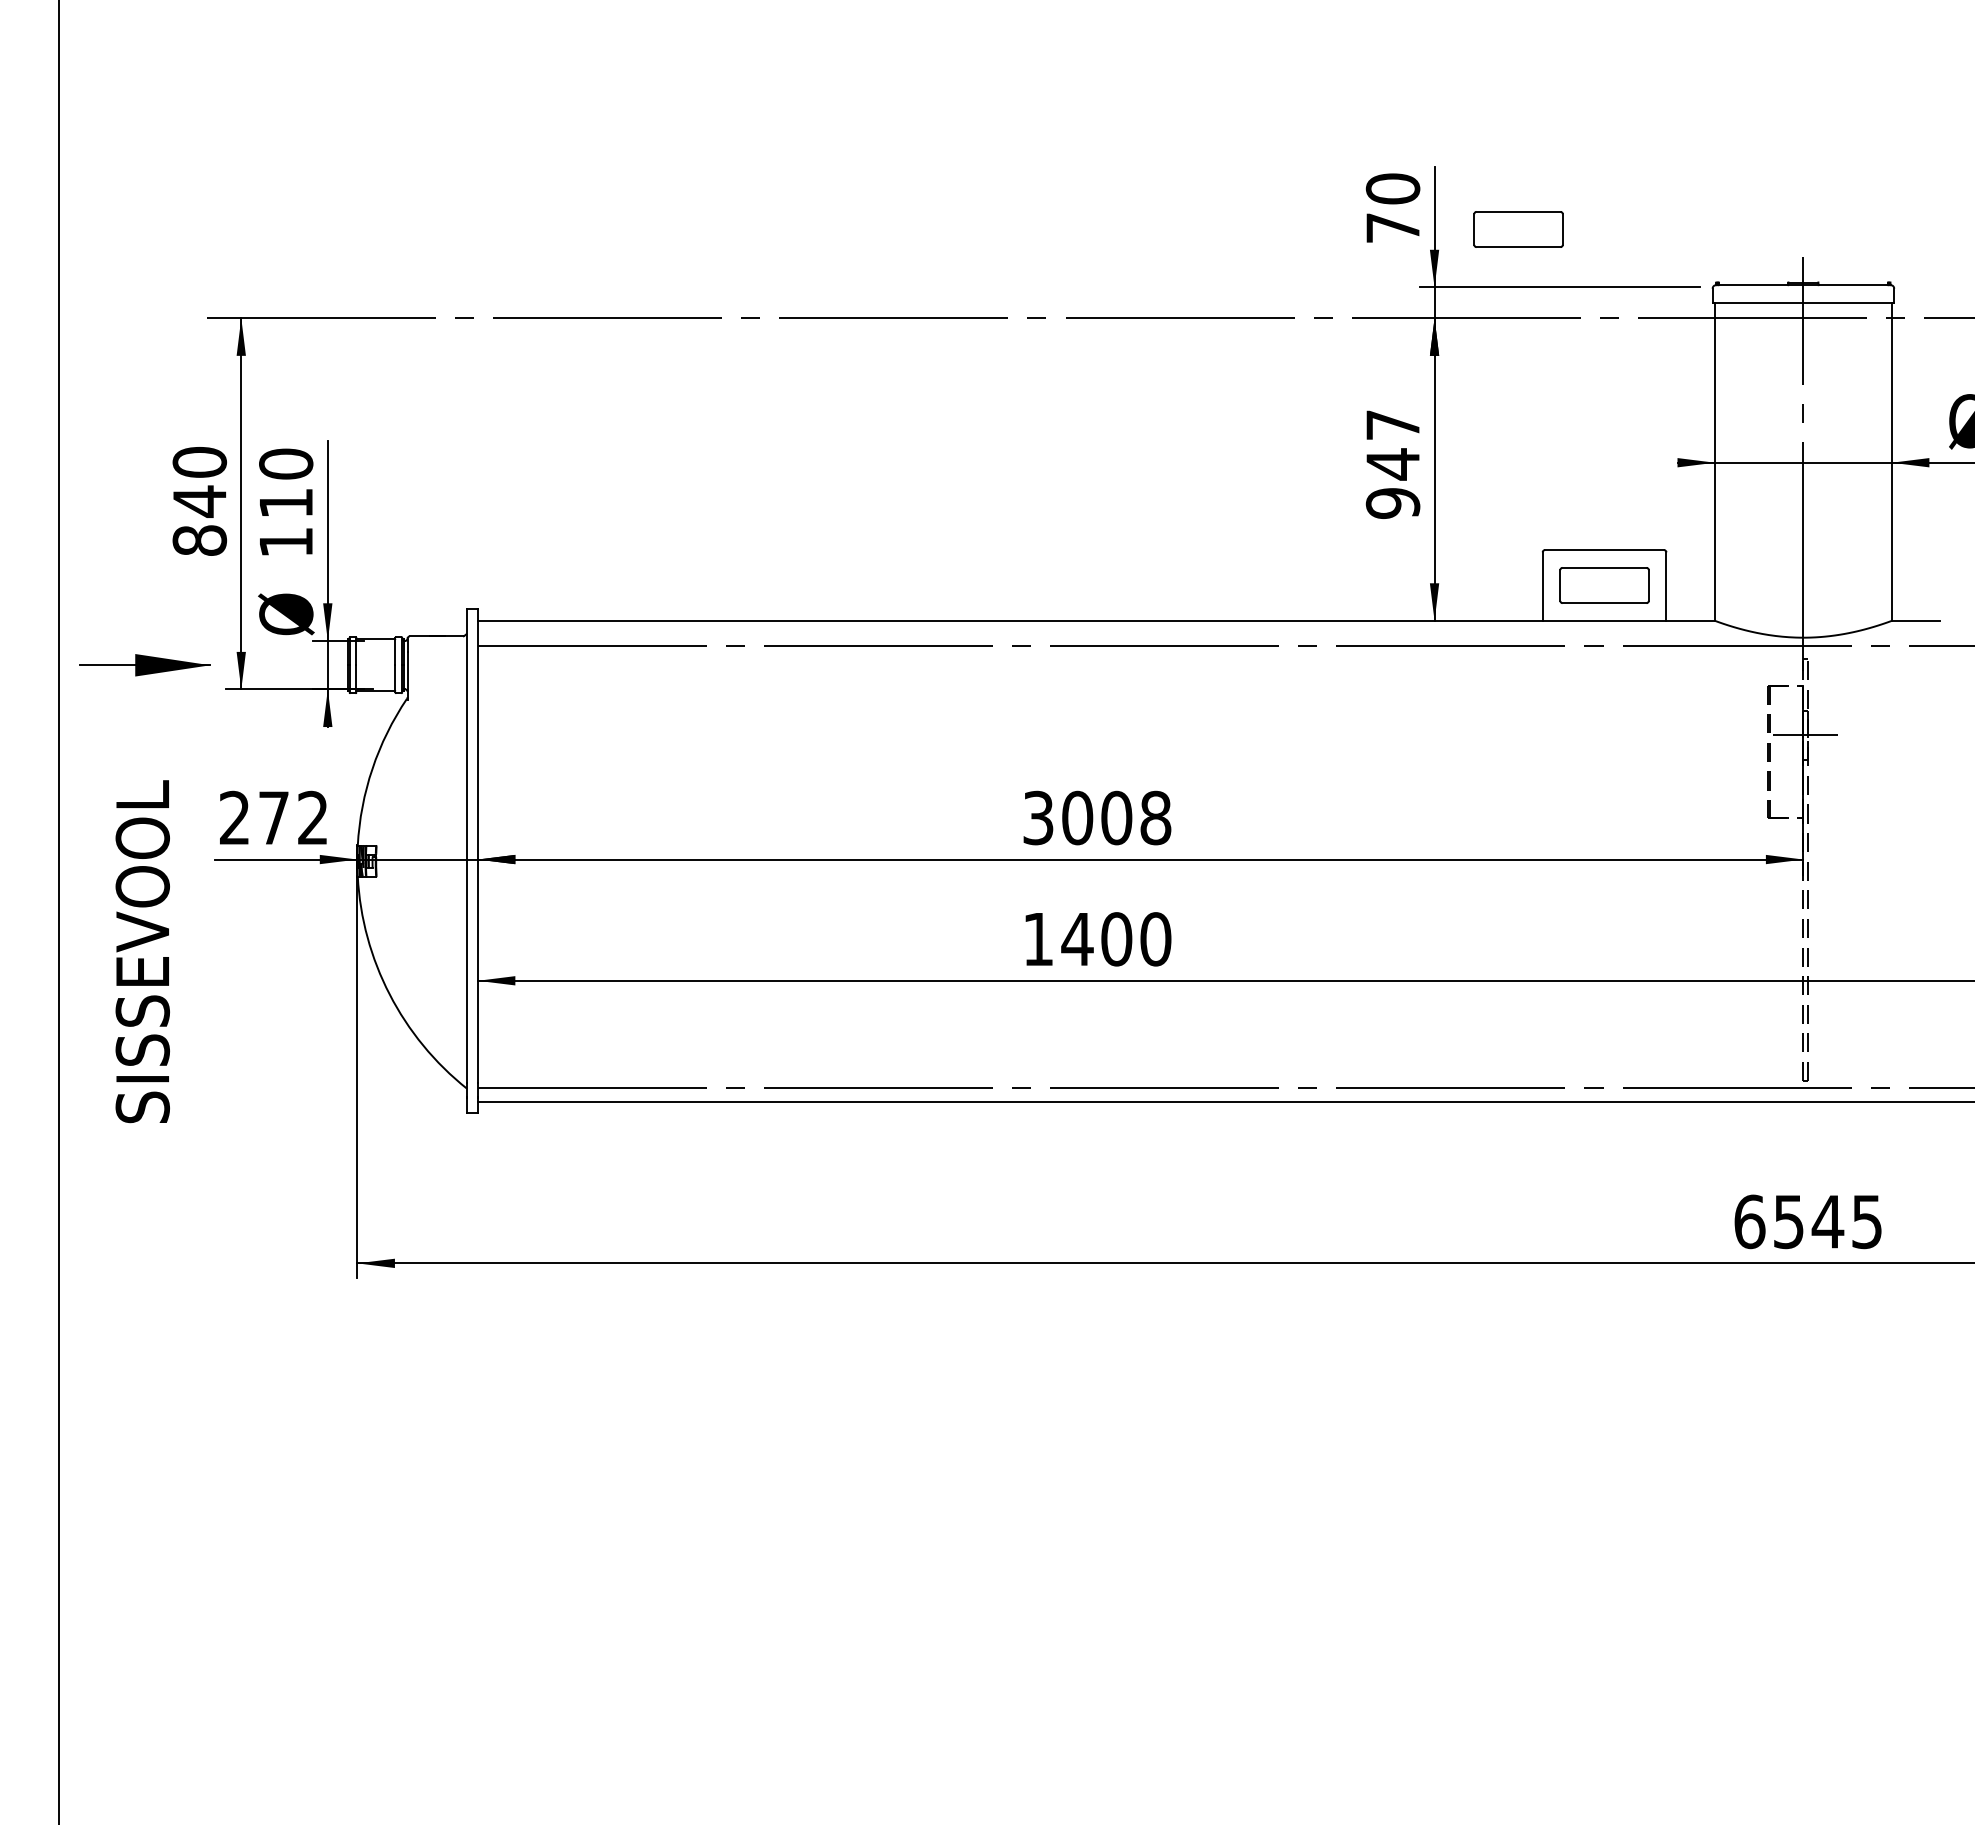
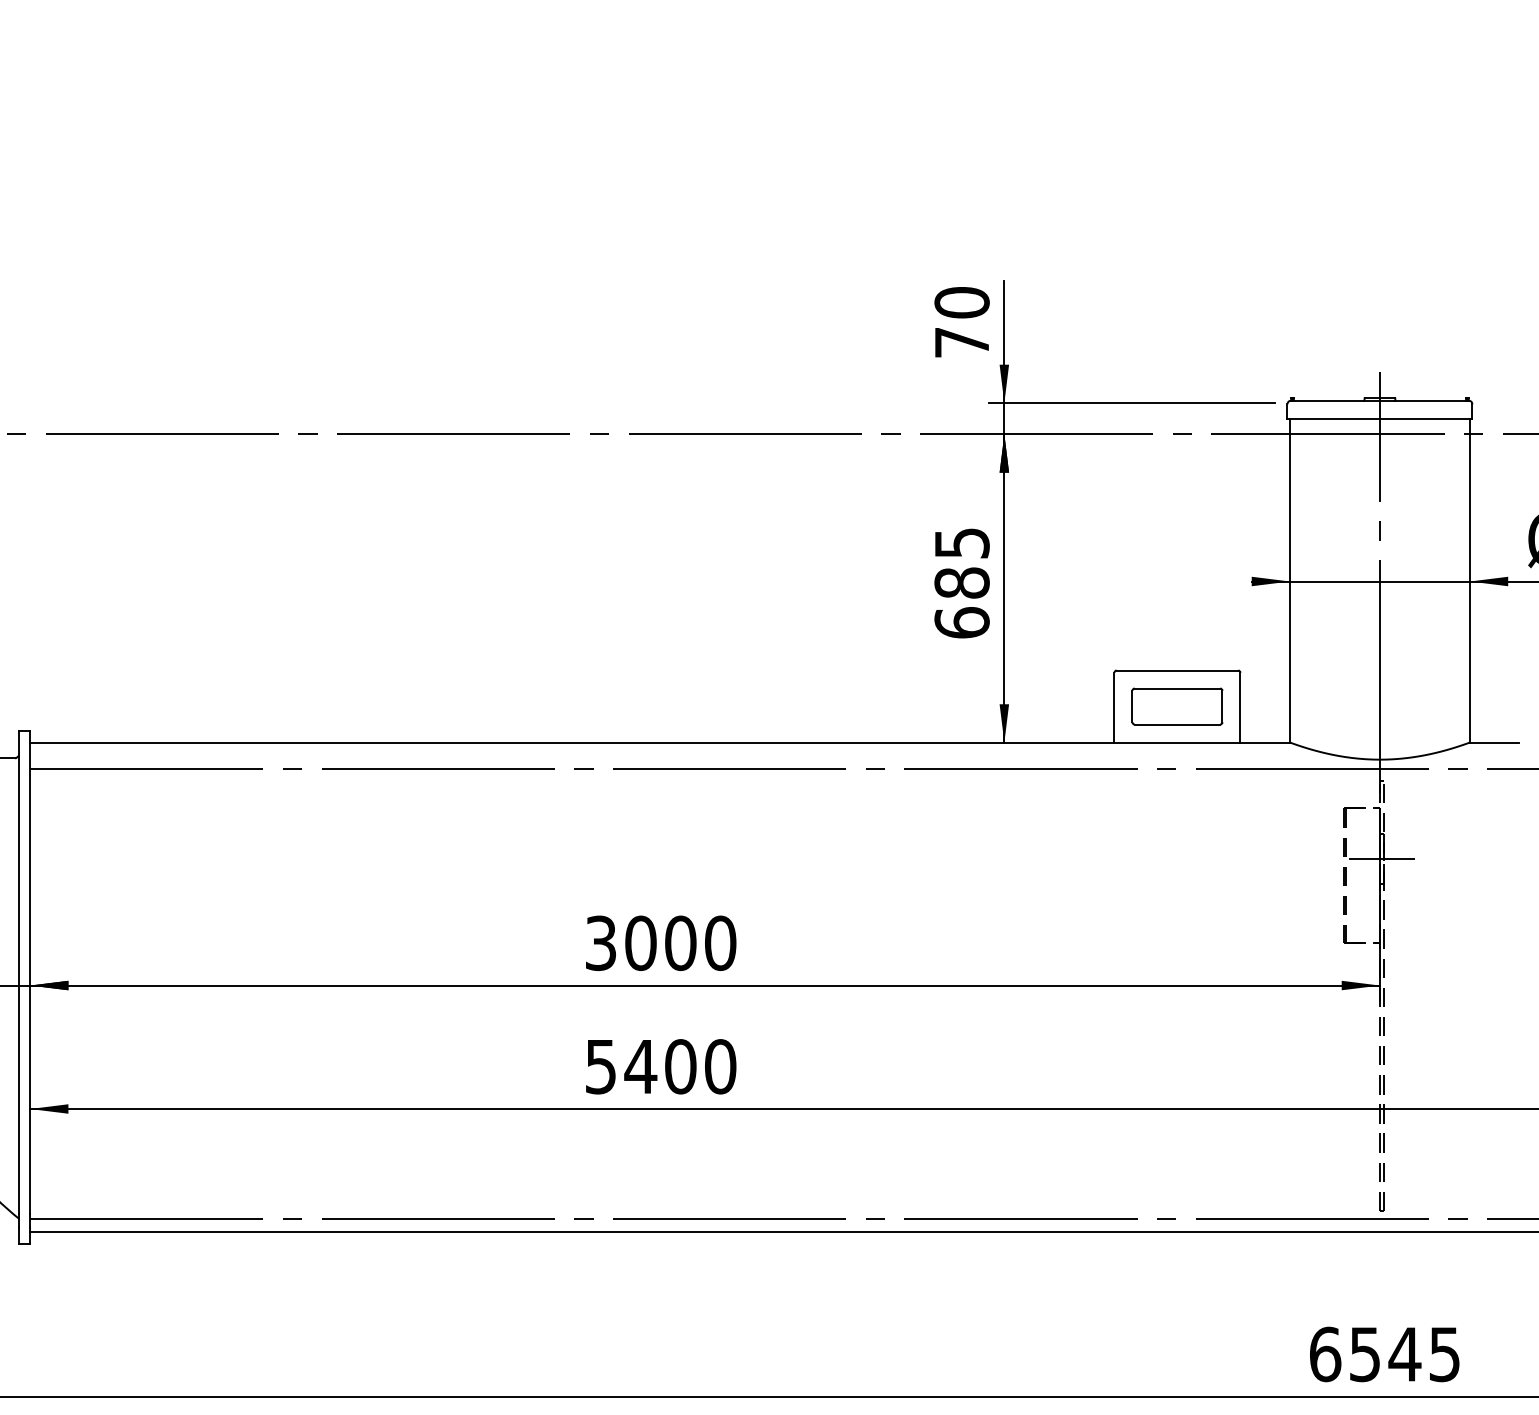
part: (1518, 229) -> (1089, 344), removed
text: (1392, 464) -> (961, 583), 947 -> 685
text: (1155, 818) -> (720, 943), 3008 -> 3000
text: (1037, 939) -> (600, 1066), 1400 -> 5400

